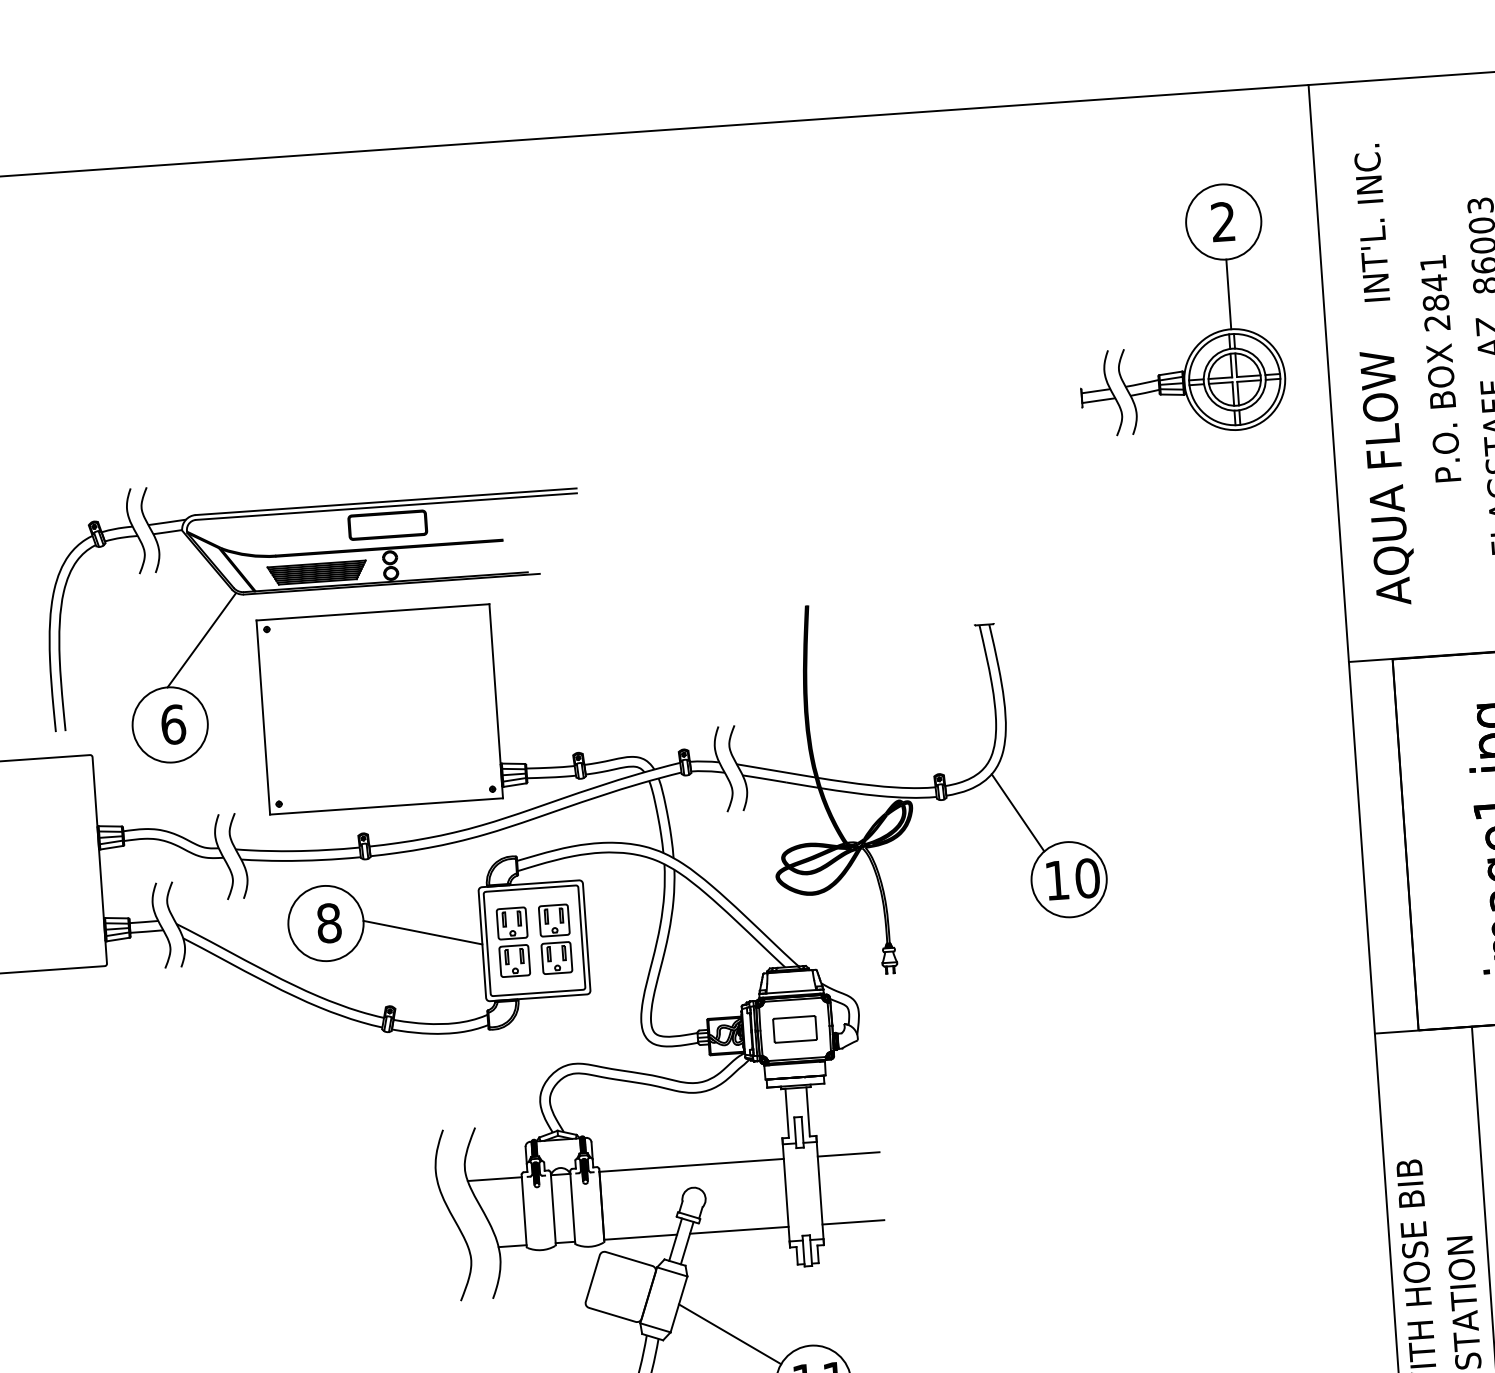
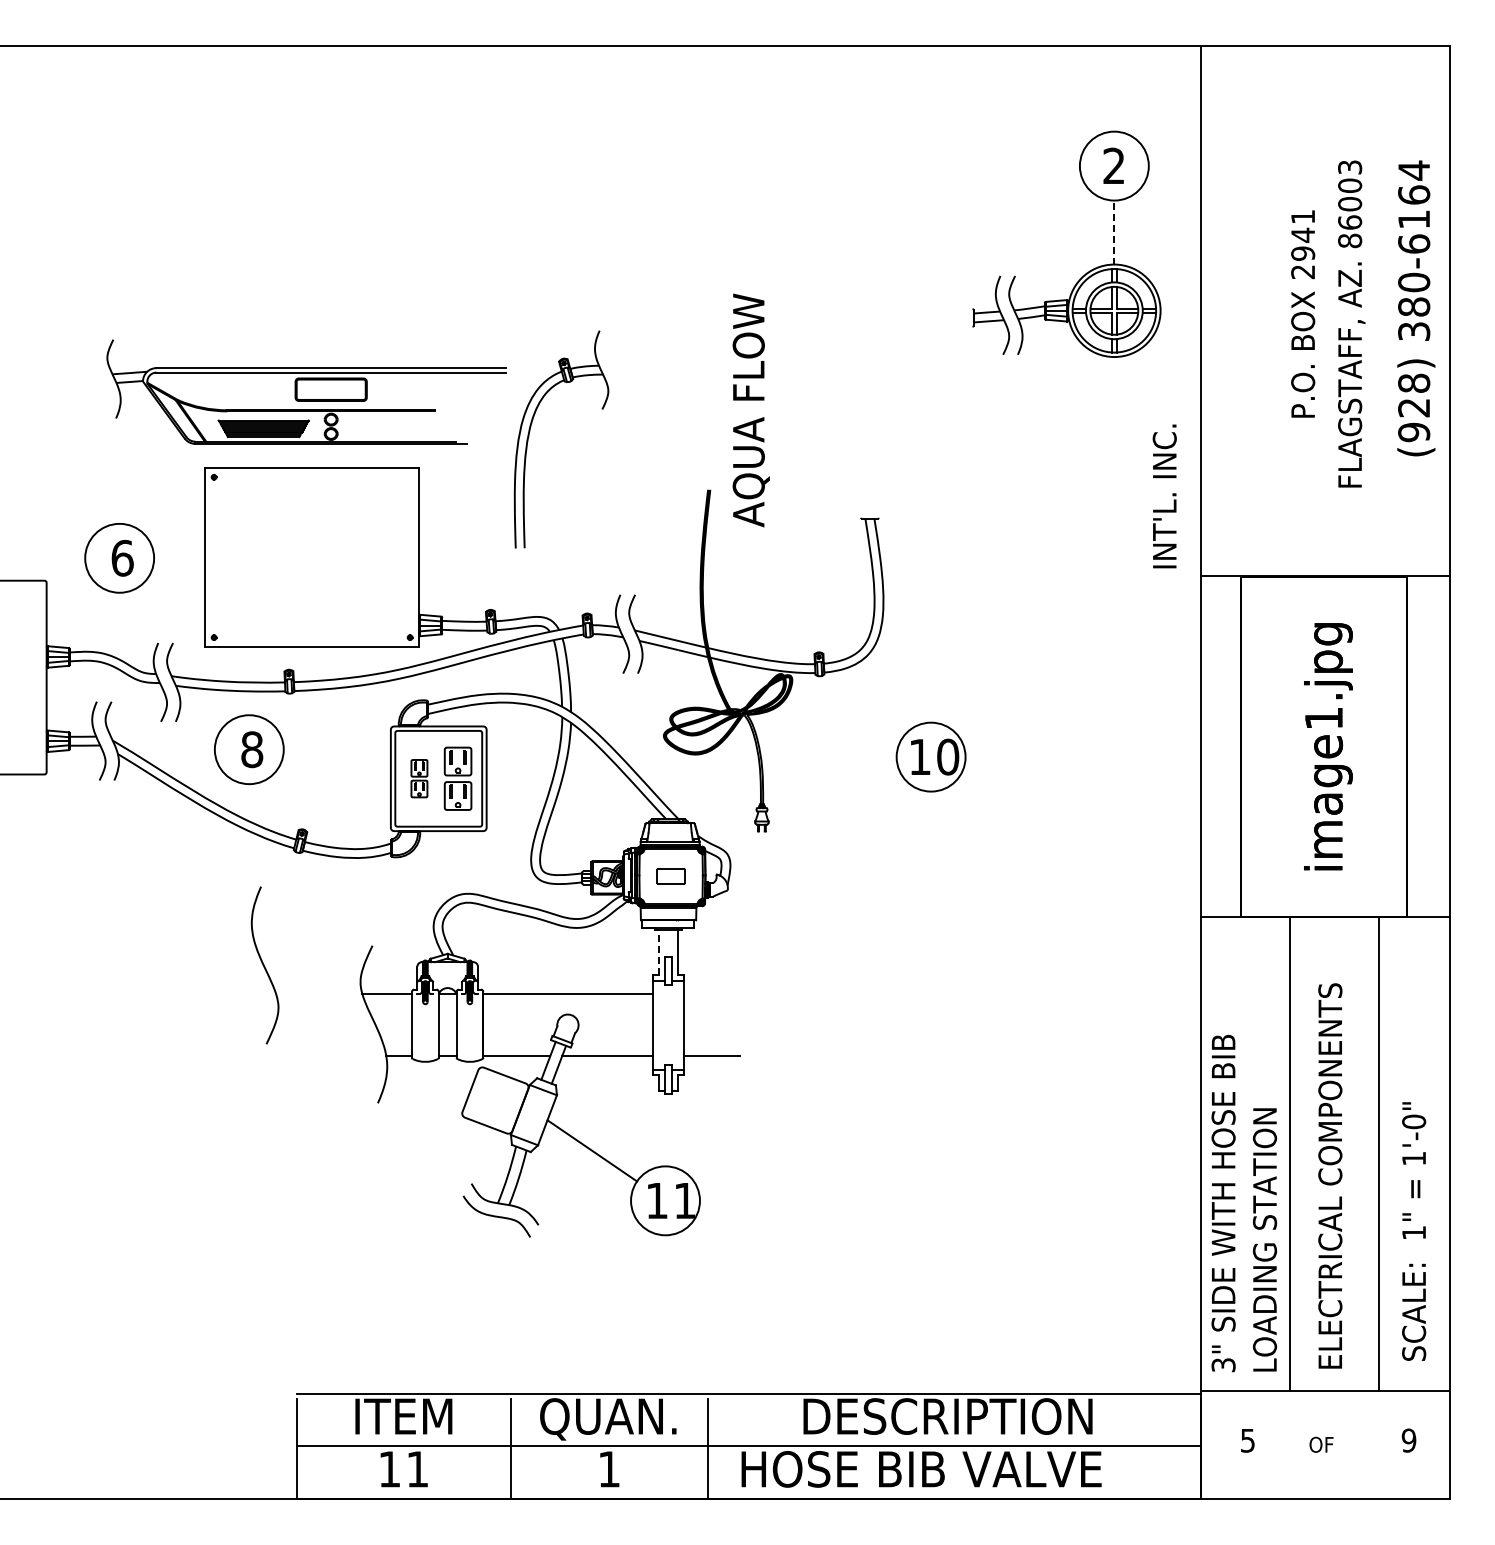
text: (1371, 223) -> (1164, 496), moved
line: (1228, 294) -> (1114, 232), solid -> dashed
text: (1436, 302) -> (1303, 253), 2841 -> 2941
text: (1387, 478) -> (750, 410), moved
part: (63, 603) -> (530, 431), moved
line: (201, 639) -> (153, 482), removed
line: (1017, 812) -> (888, 692), removed
line: (422, 931) -> (336, 763), removed
part: (513, 941) -> (419, 778), size x0.6
part: (794, 1029) -> (670, 876), size x0.7
line: (787, 1113) -> (658, 952), solid -> dashed
line: (848, 1154) -> (711, 994), removed
curve: (452, 1215) -> (264, 965), moved

